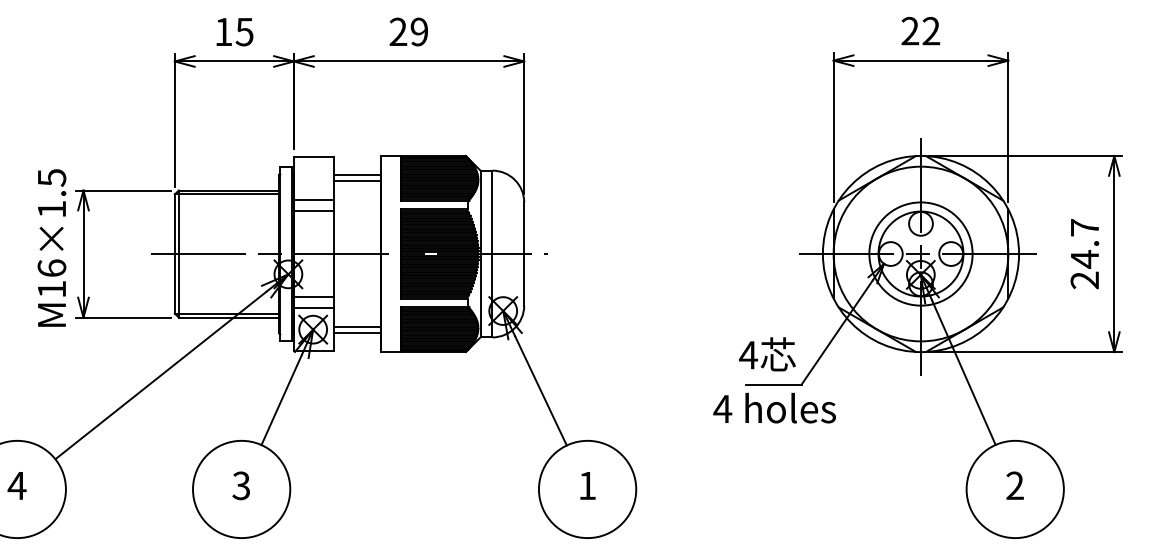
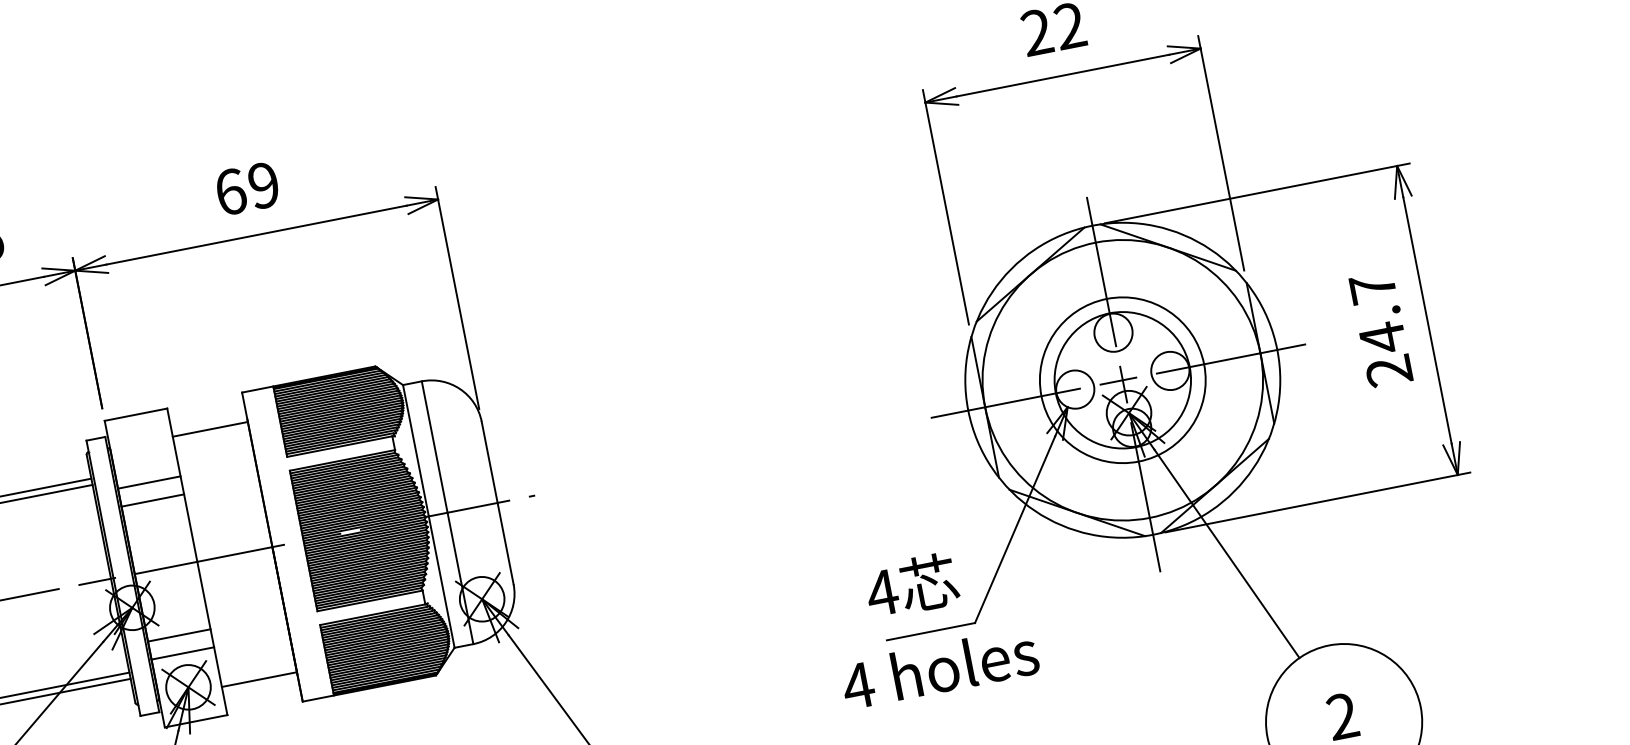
text: (398, 31) -> (230, 191), 29 -> 69
line: (357, 180) -> (212, 438), removed
line: (357, 327) -> (257, 670), removed

